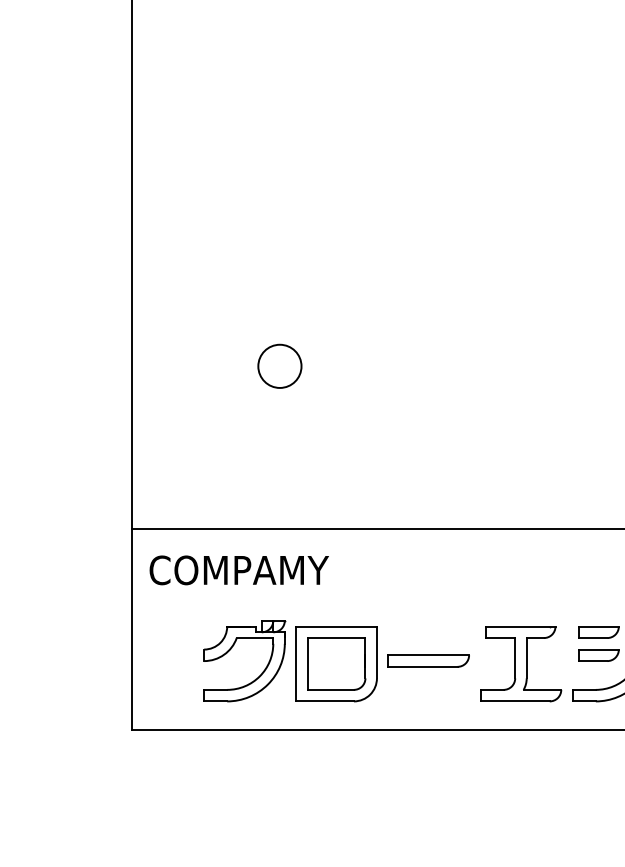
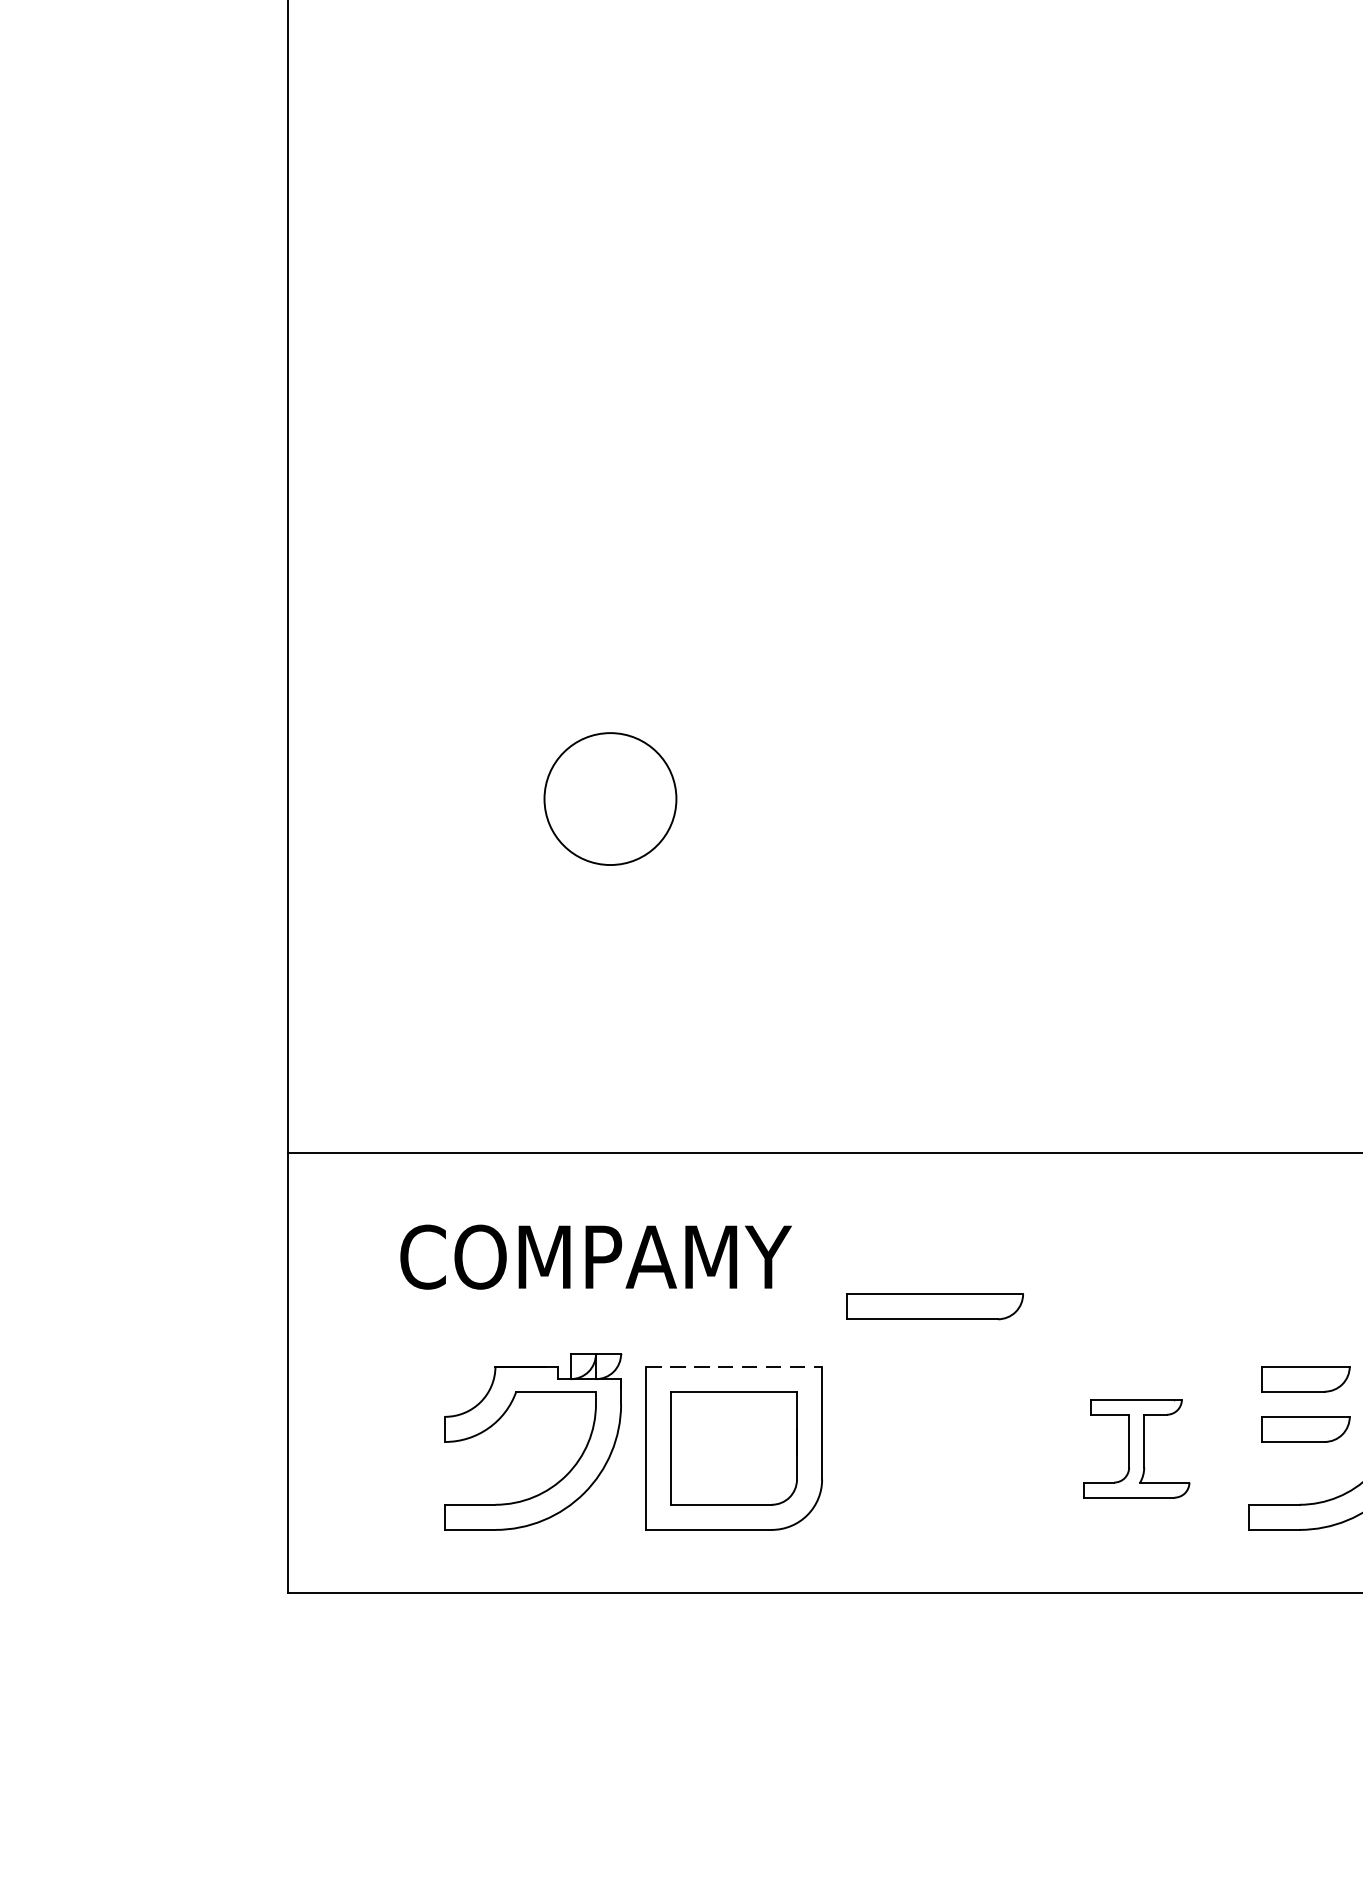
circle: (279, 365) -> (609, 797), size x1.4
text: (238, 570) -> (594, 1257), moved
line: (337, 626) -> (736, 1366), solid -> dashed
part: (428, 660) -> (934, 1305), moved
part: (521, 664) -> (1137, 1449), size x0.6

